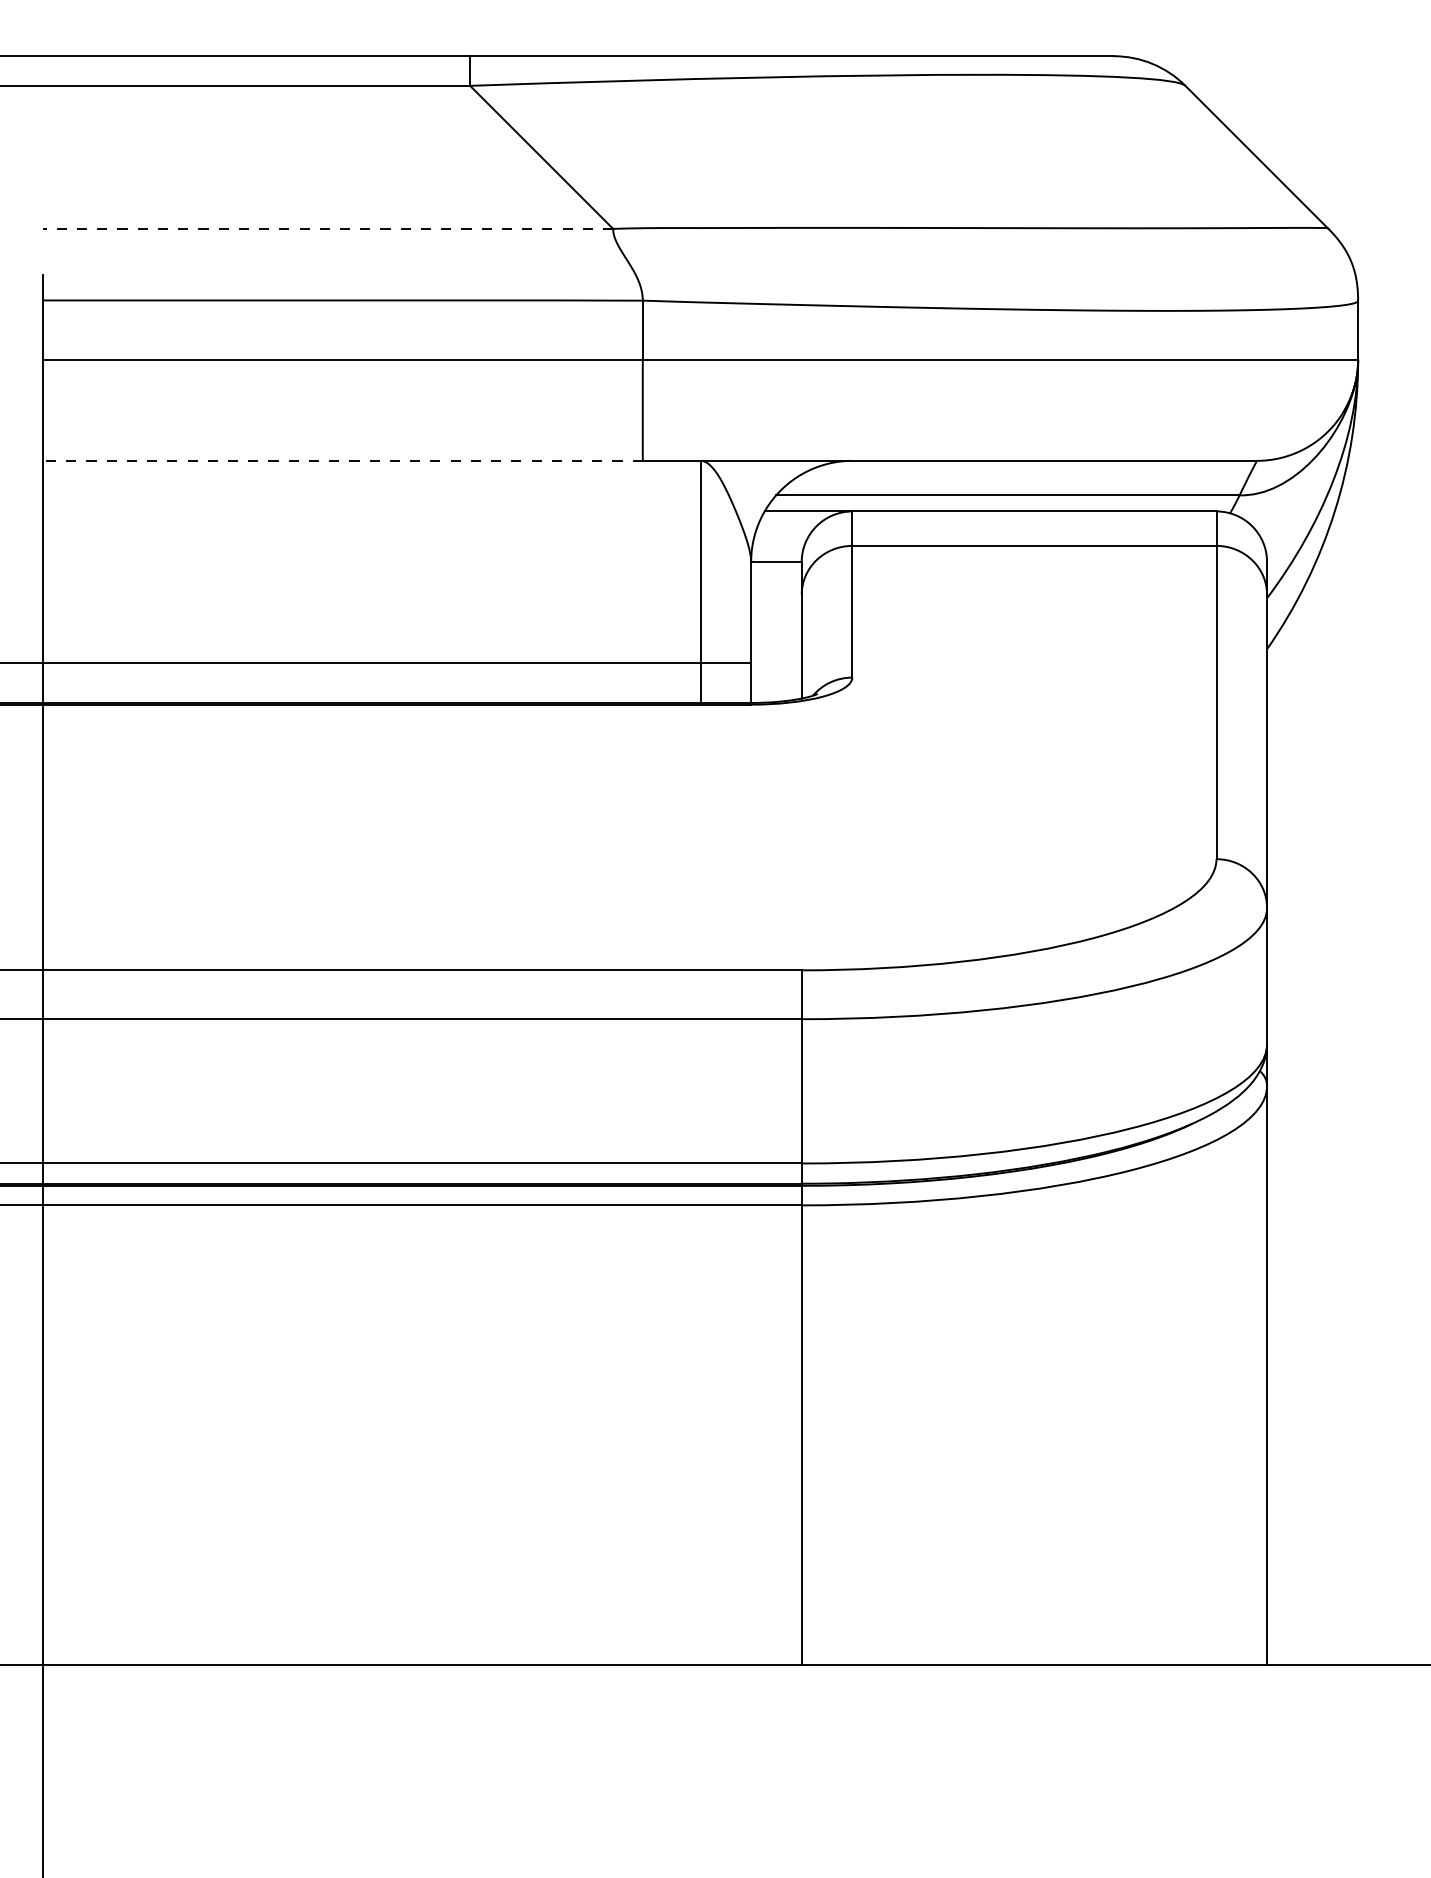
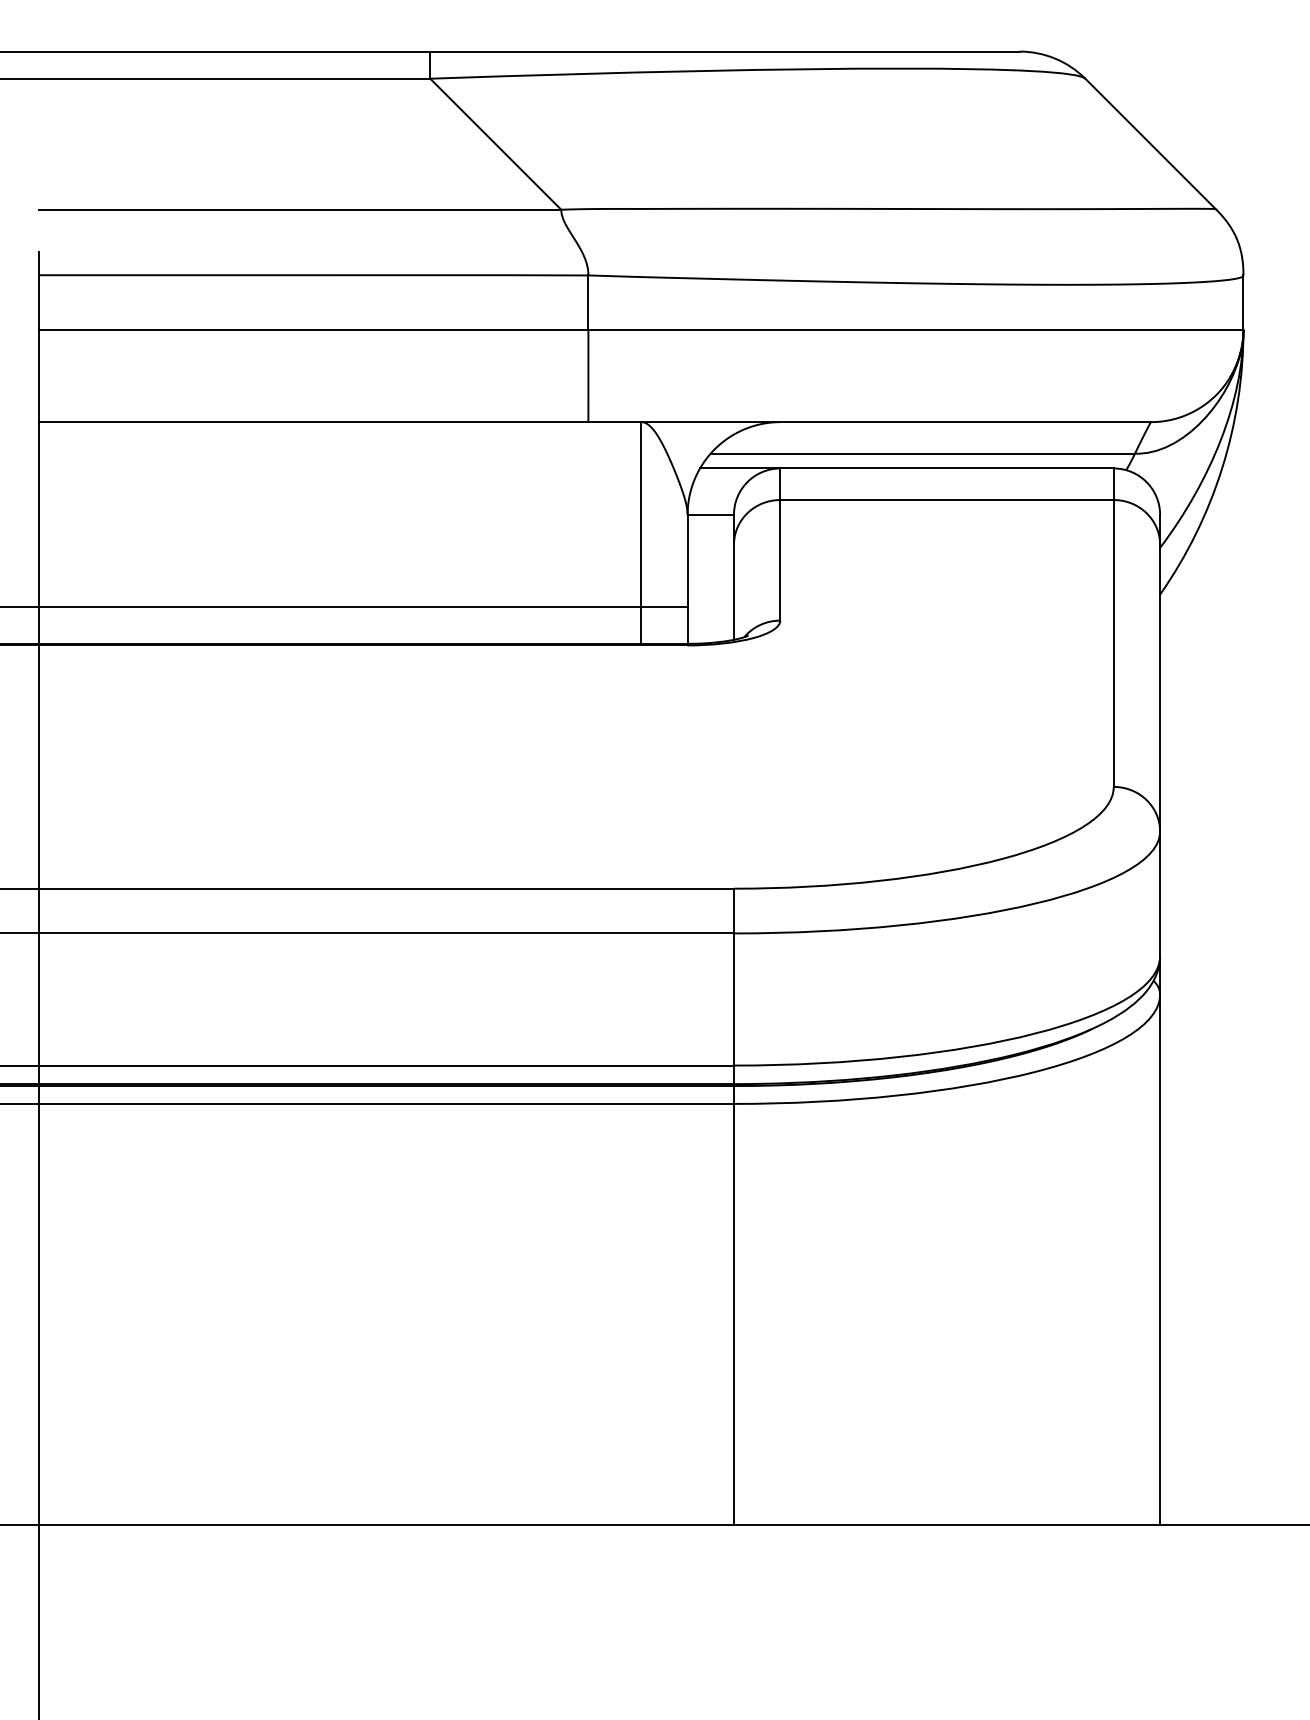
line: (327, 228) -> (299, 209), dashed -> solid
line: (342, 461) -> (313, 422), dashed -> solid

